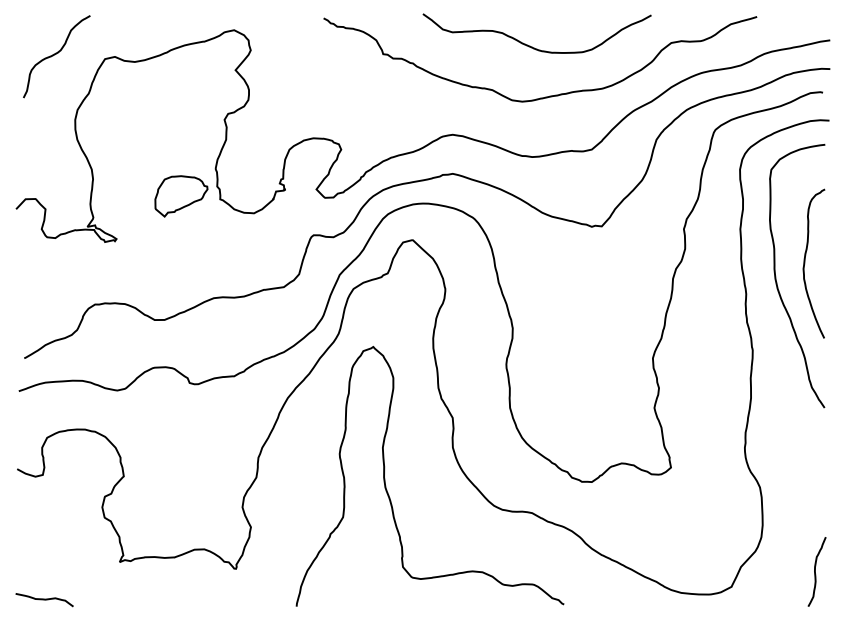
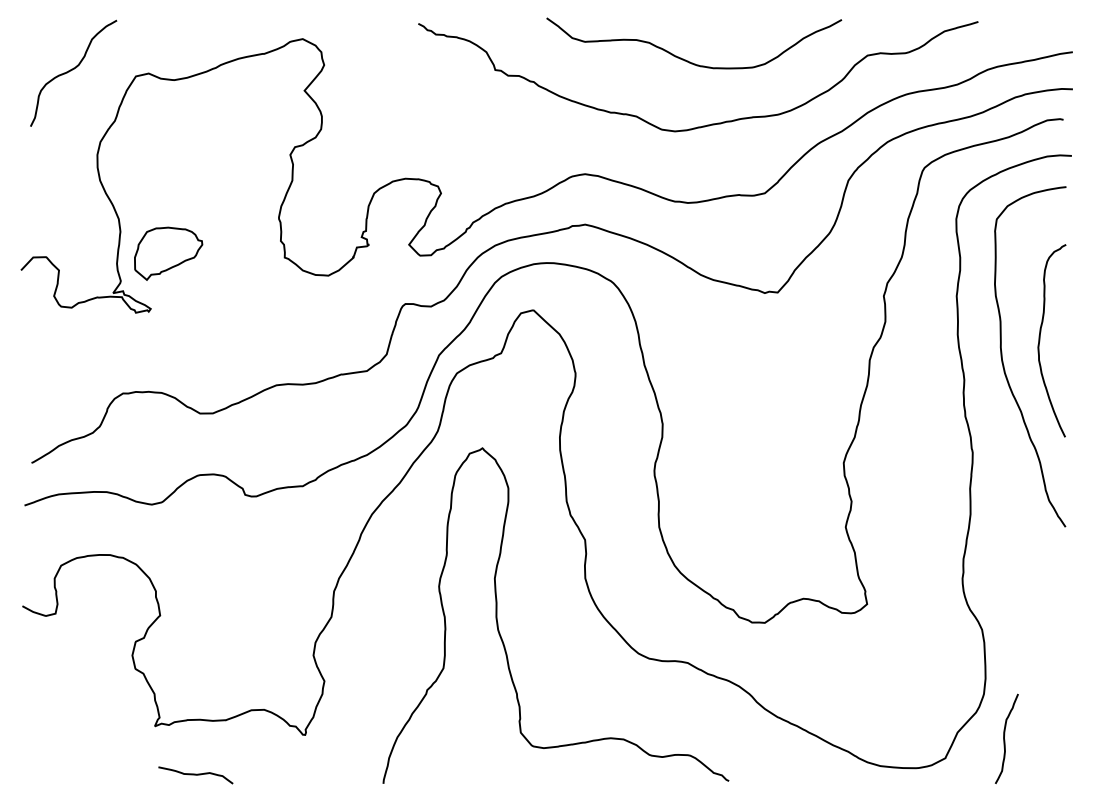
part: (181, 196) -> (168, 253), moved
curve: (816, 572) -> (1005, 739), moved
curve: (44, 600) -> (195, 775), moved

